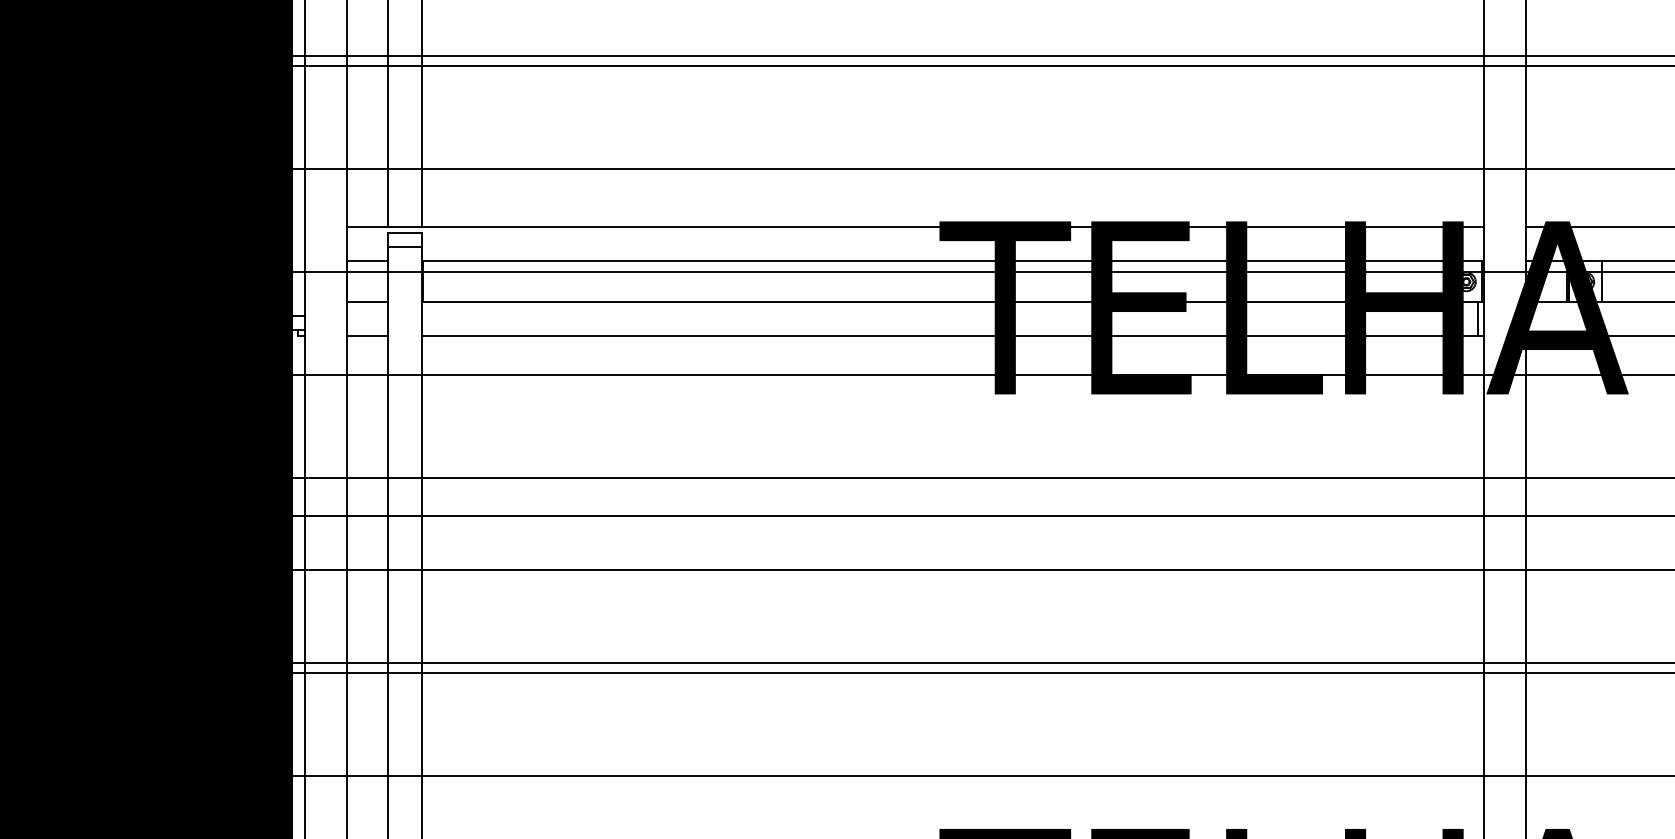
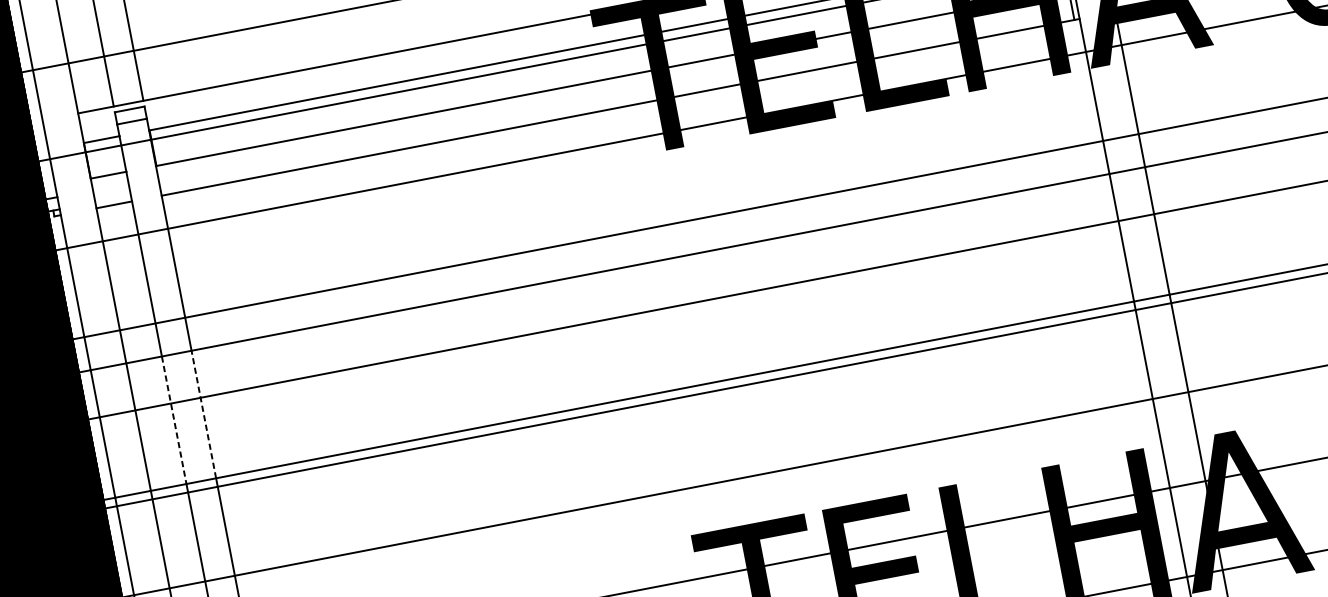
line: (387, 589) -> (173, 420), solid -> dashed
line: (422, 589) -> (204, 414), solid -> dashed

